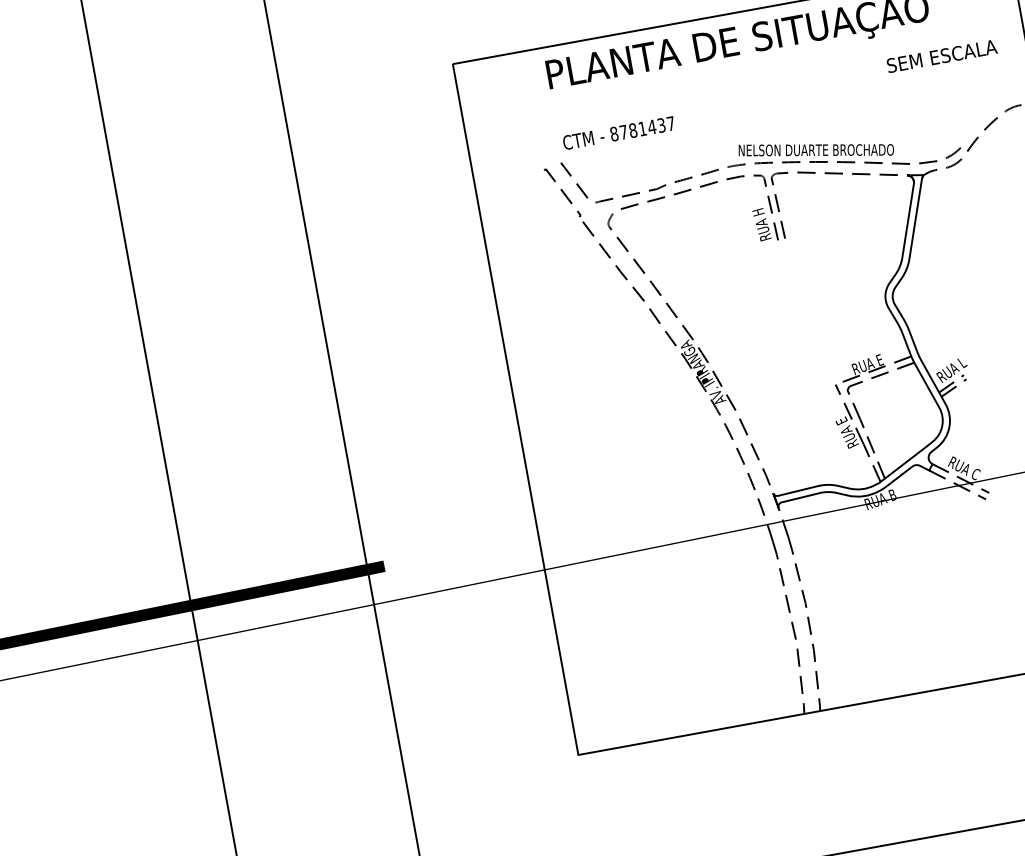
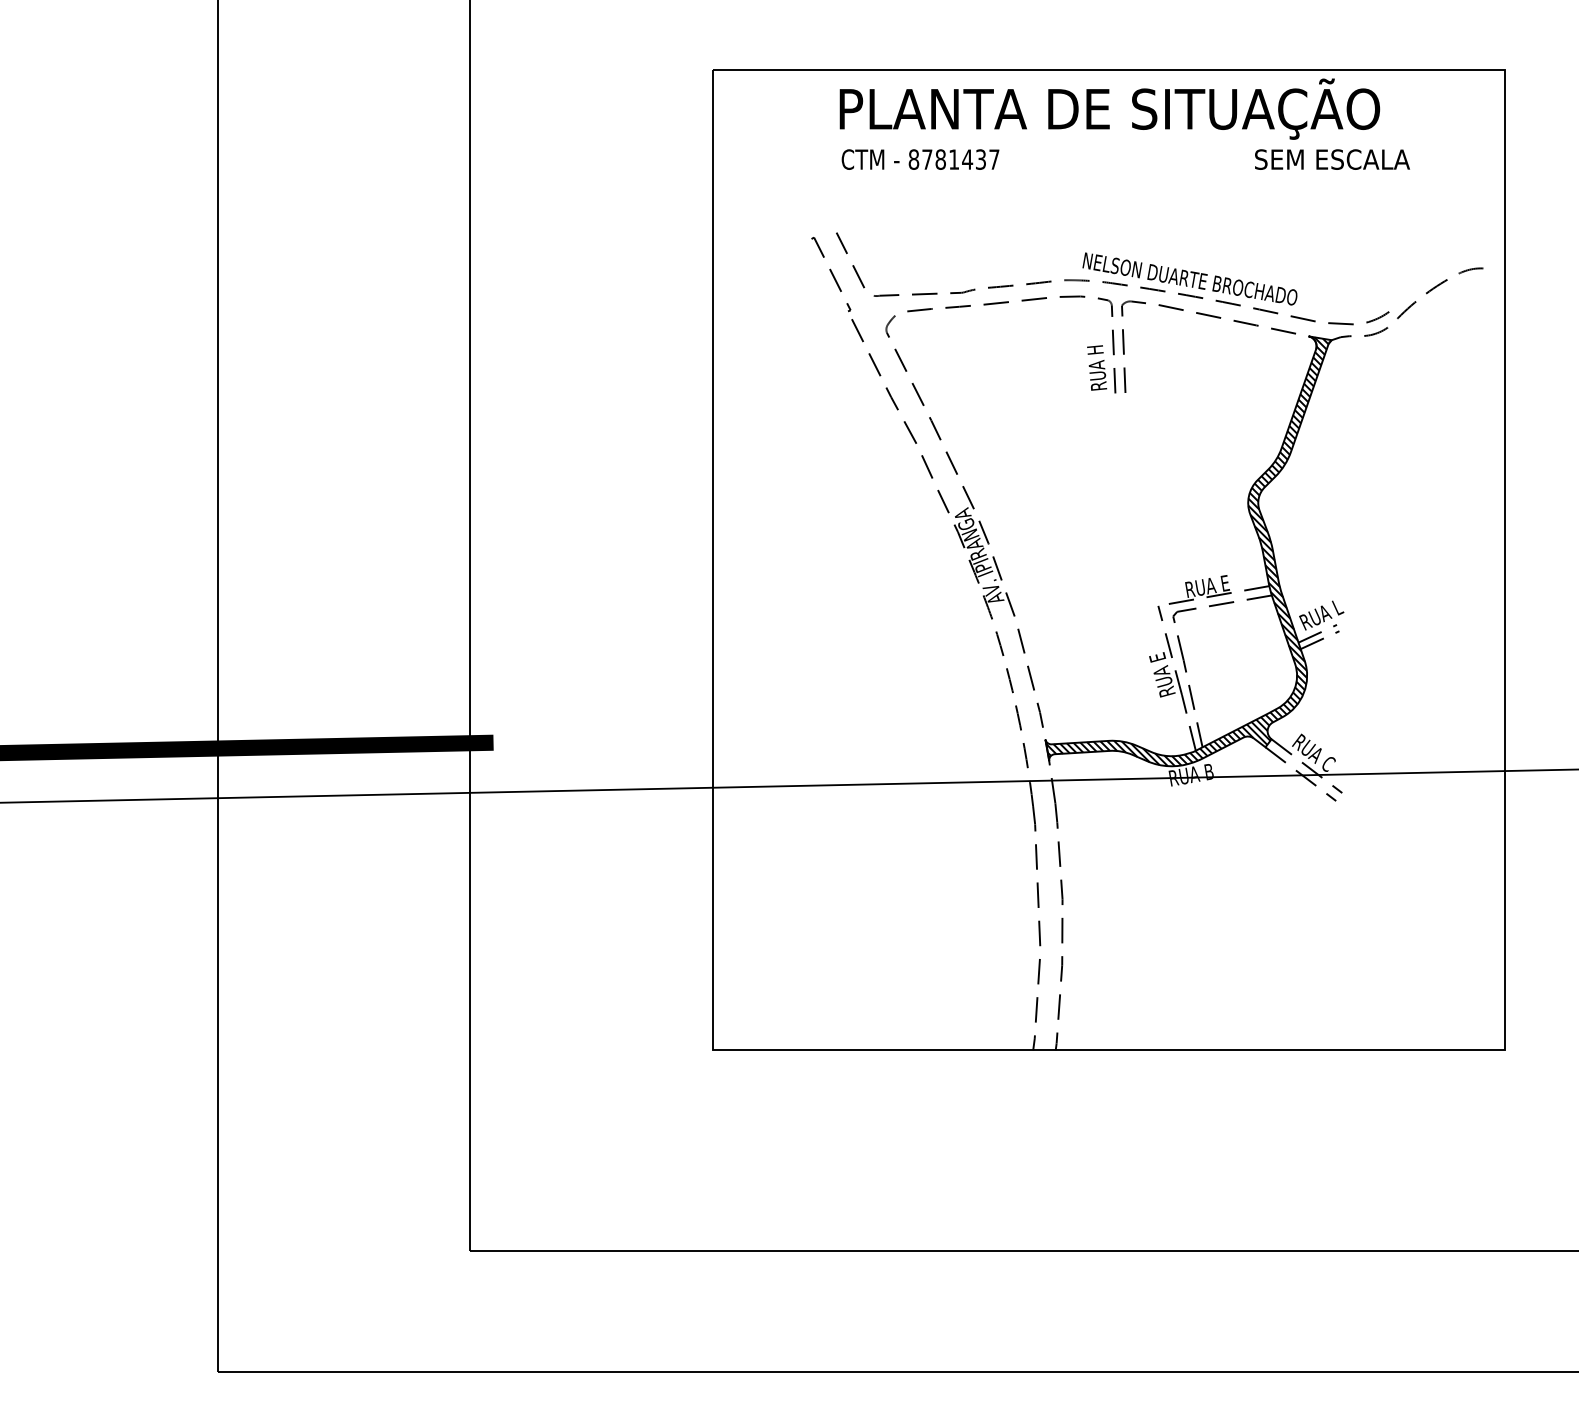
text: (942, 56) -> (1332, 159), moved
text: (618, 133) -> (920, 159), moved
hatch: (849, 342) -> (1188, 551), added

